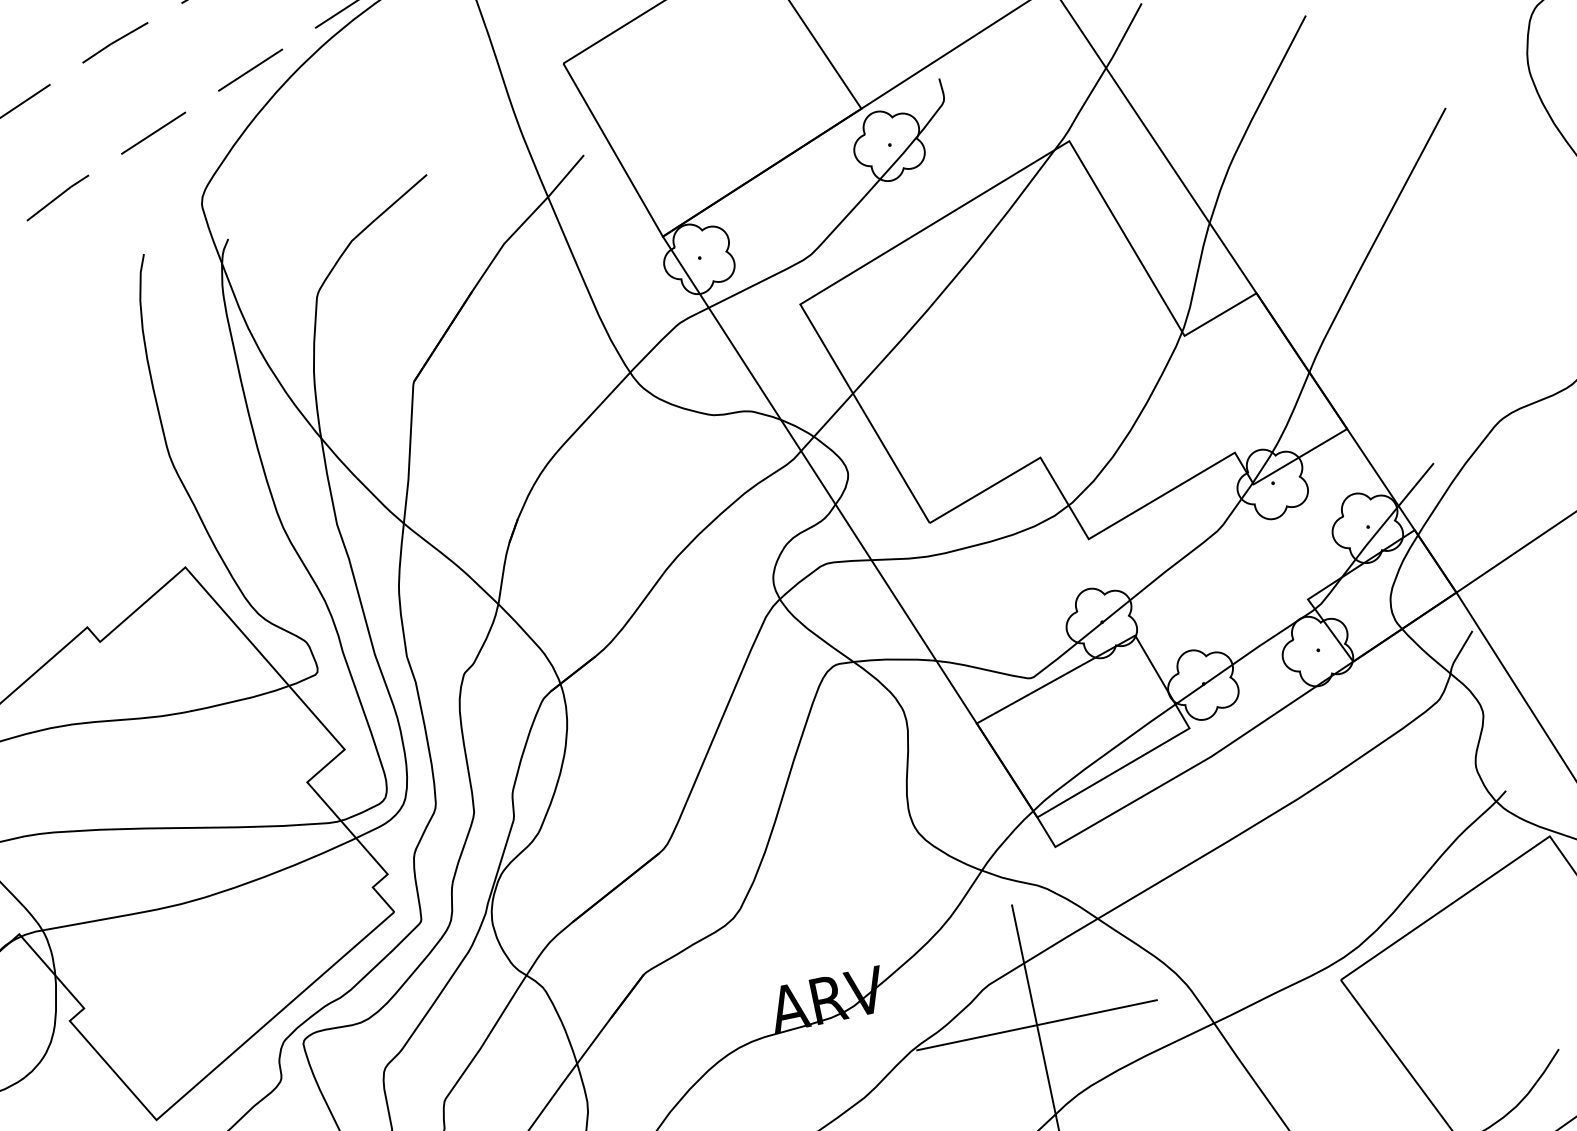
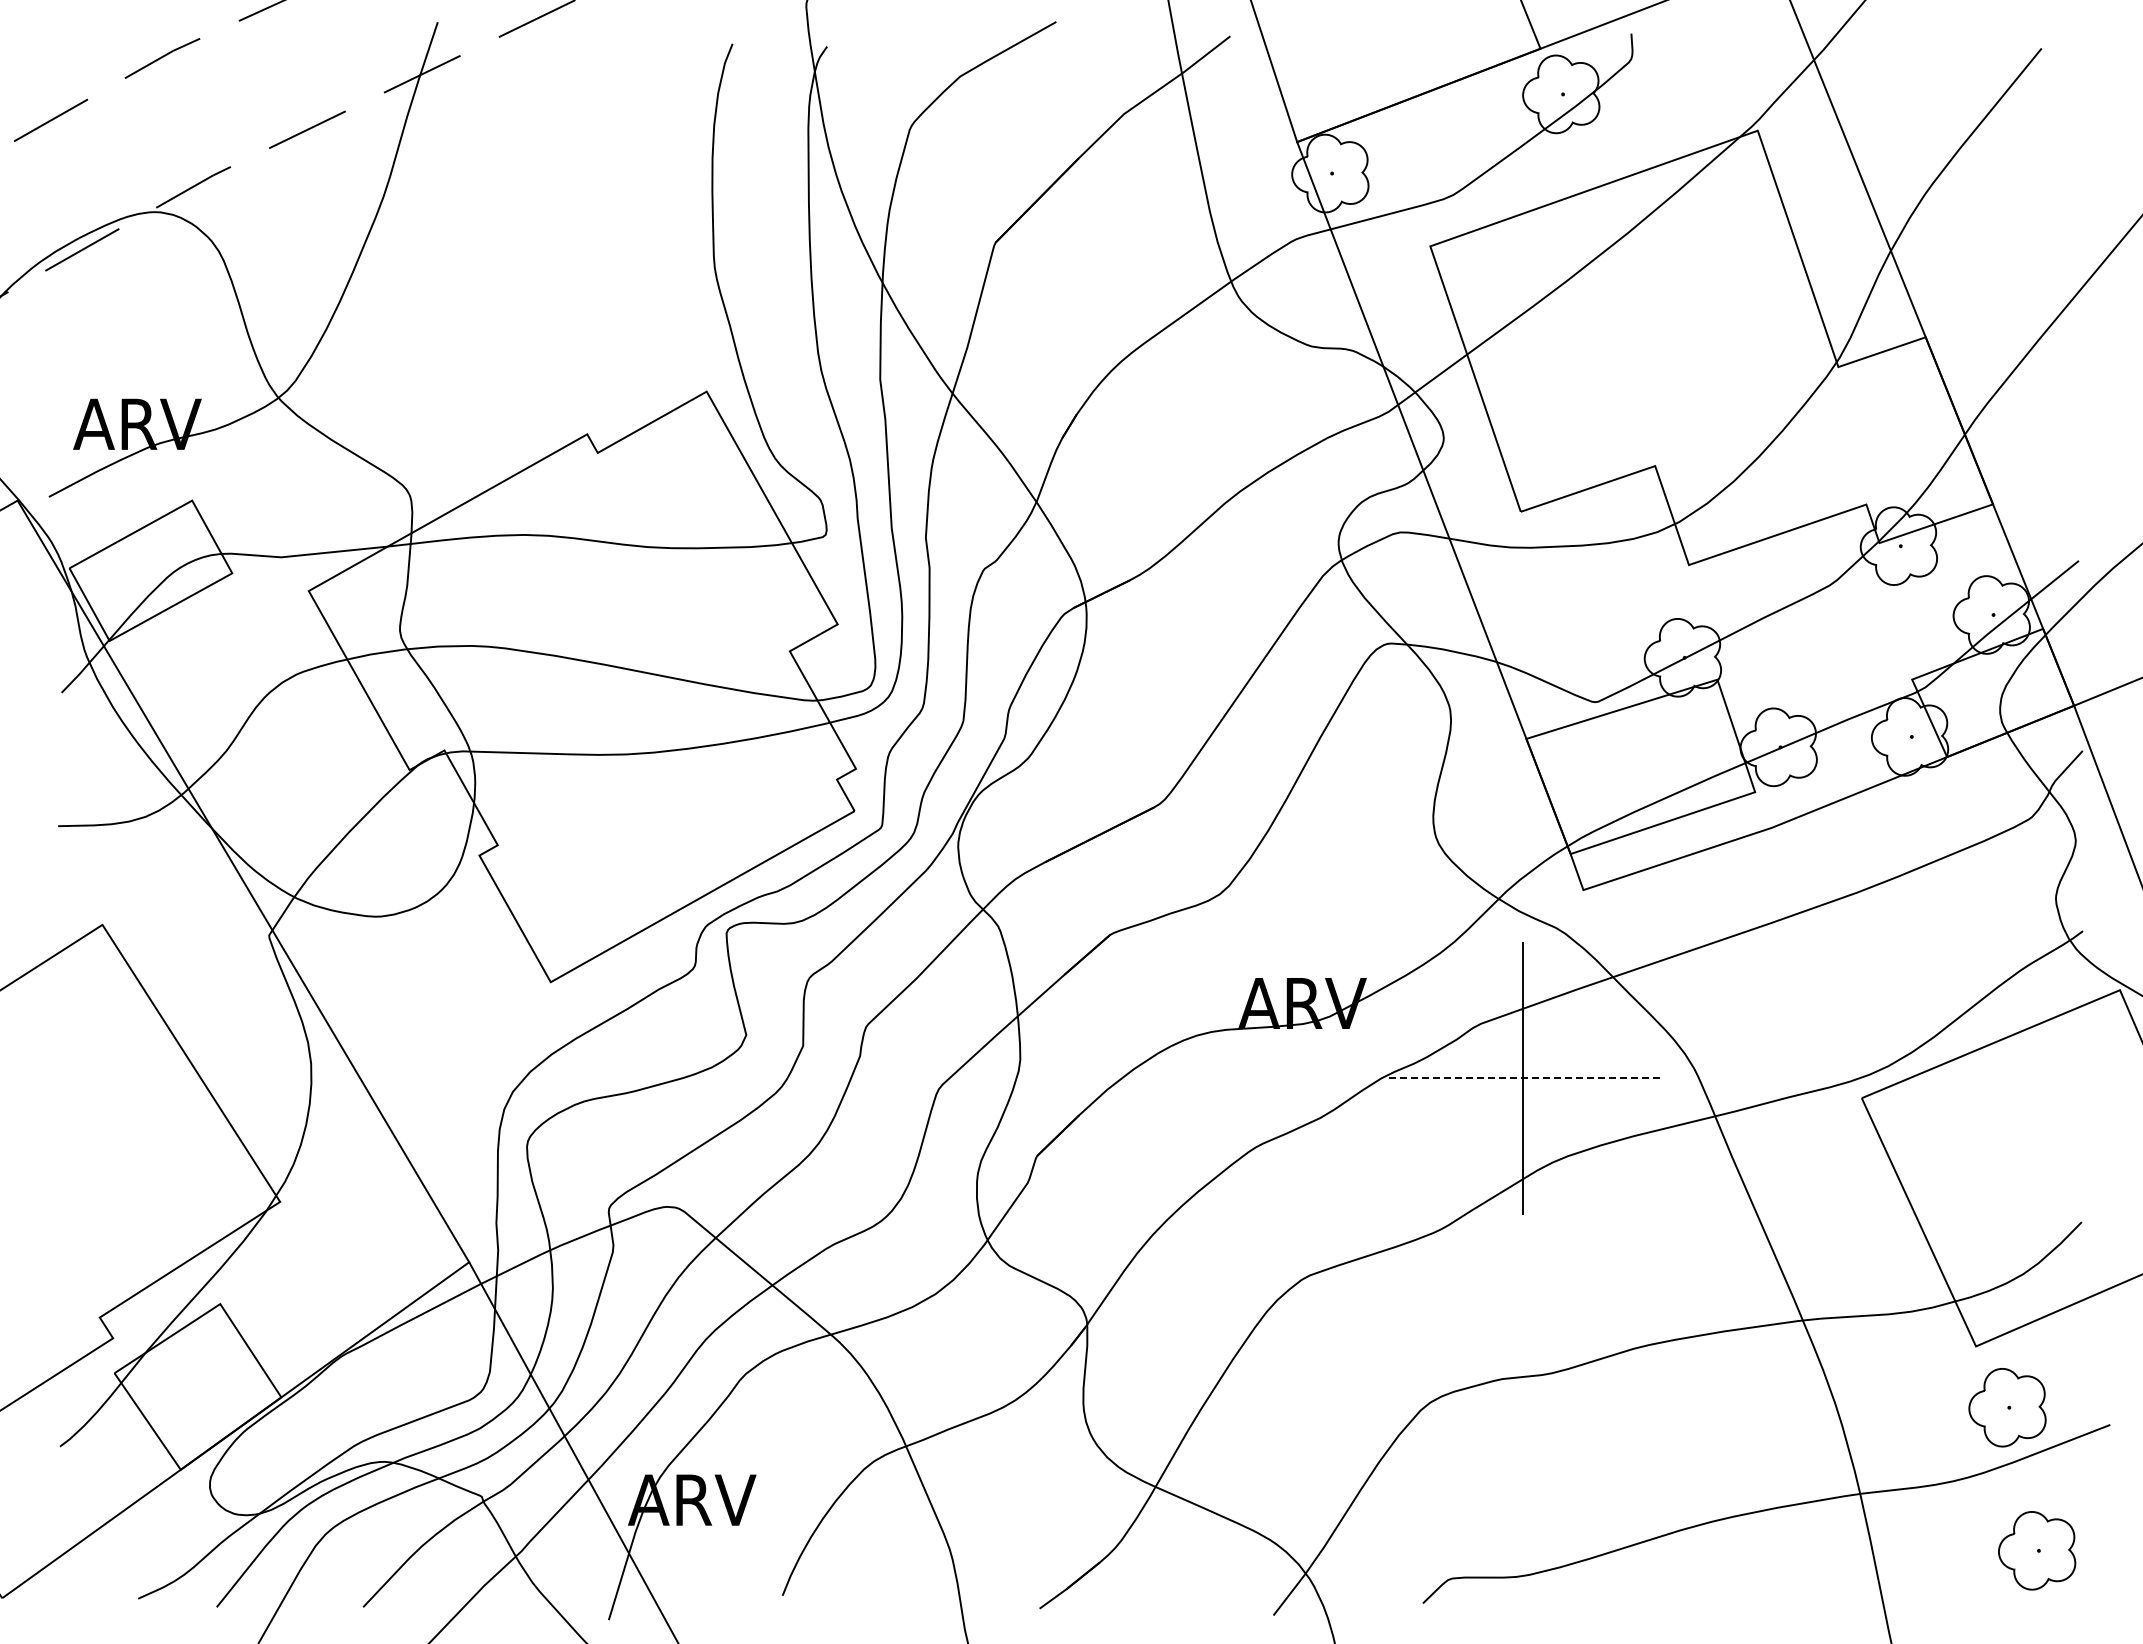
line: (1036, 1025) -> (1522, 1078), solid -> dashed

